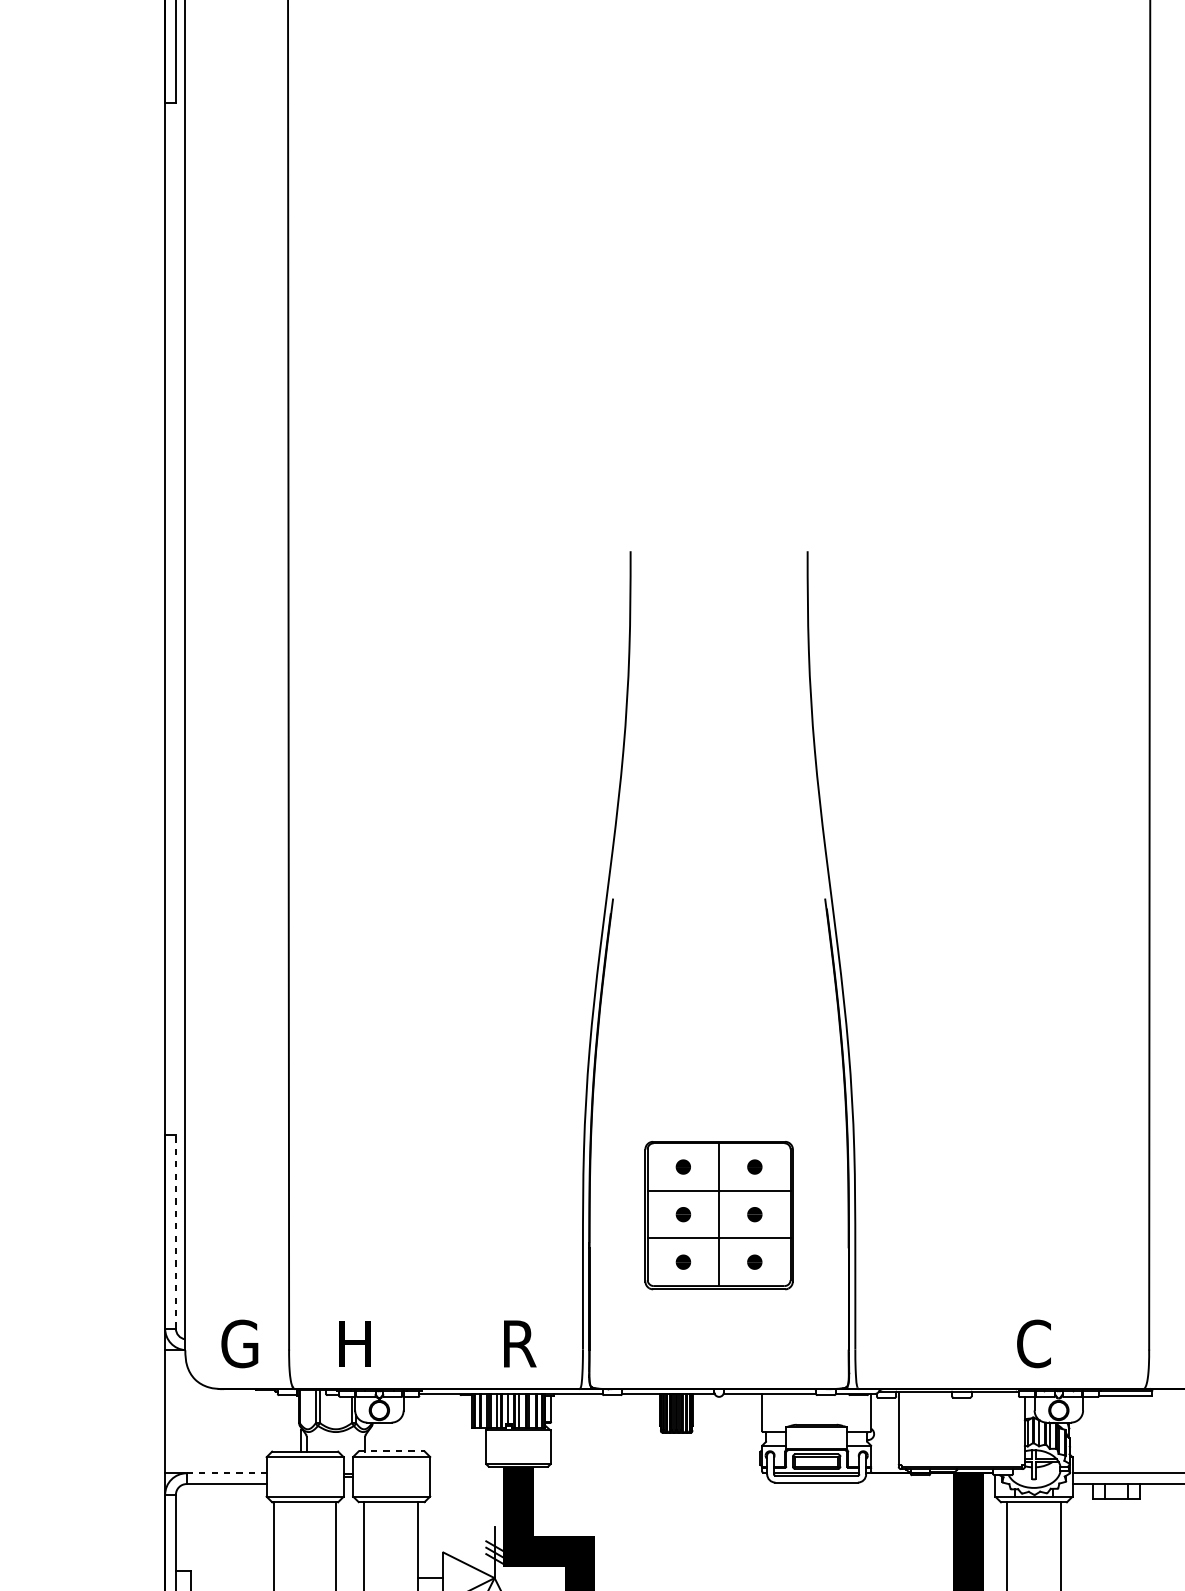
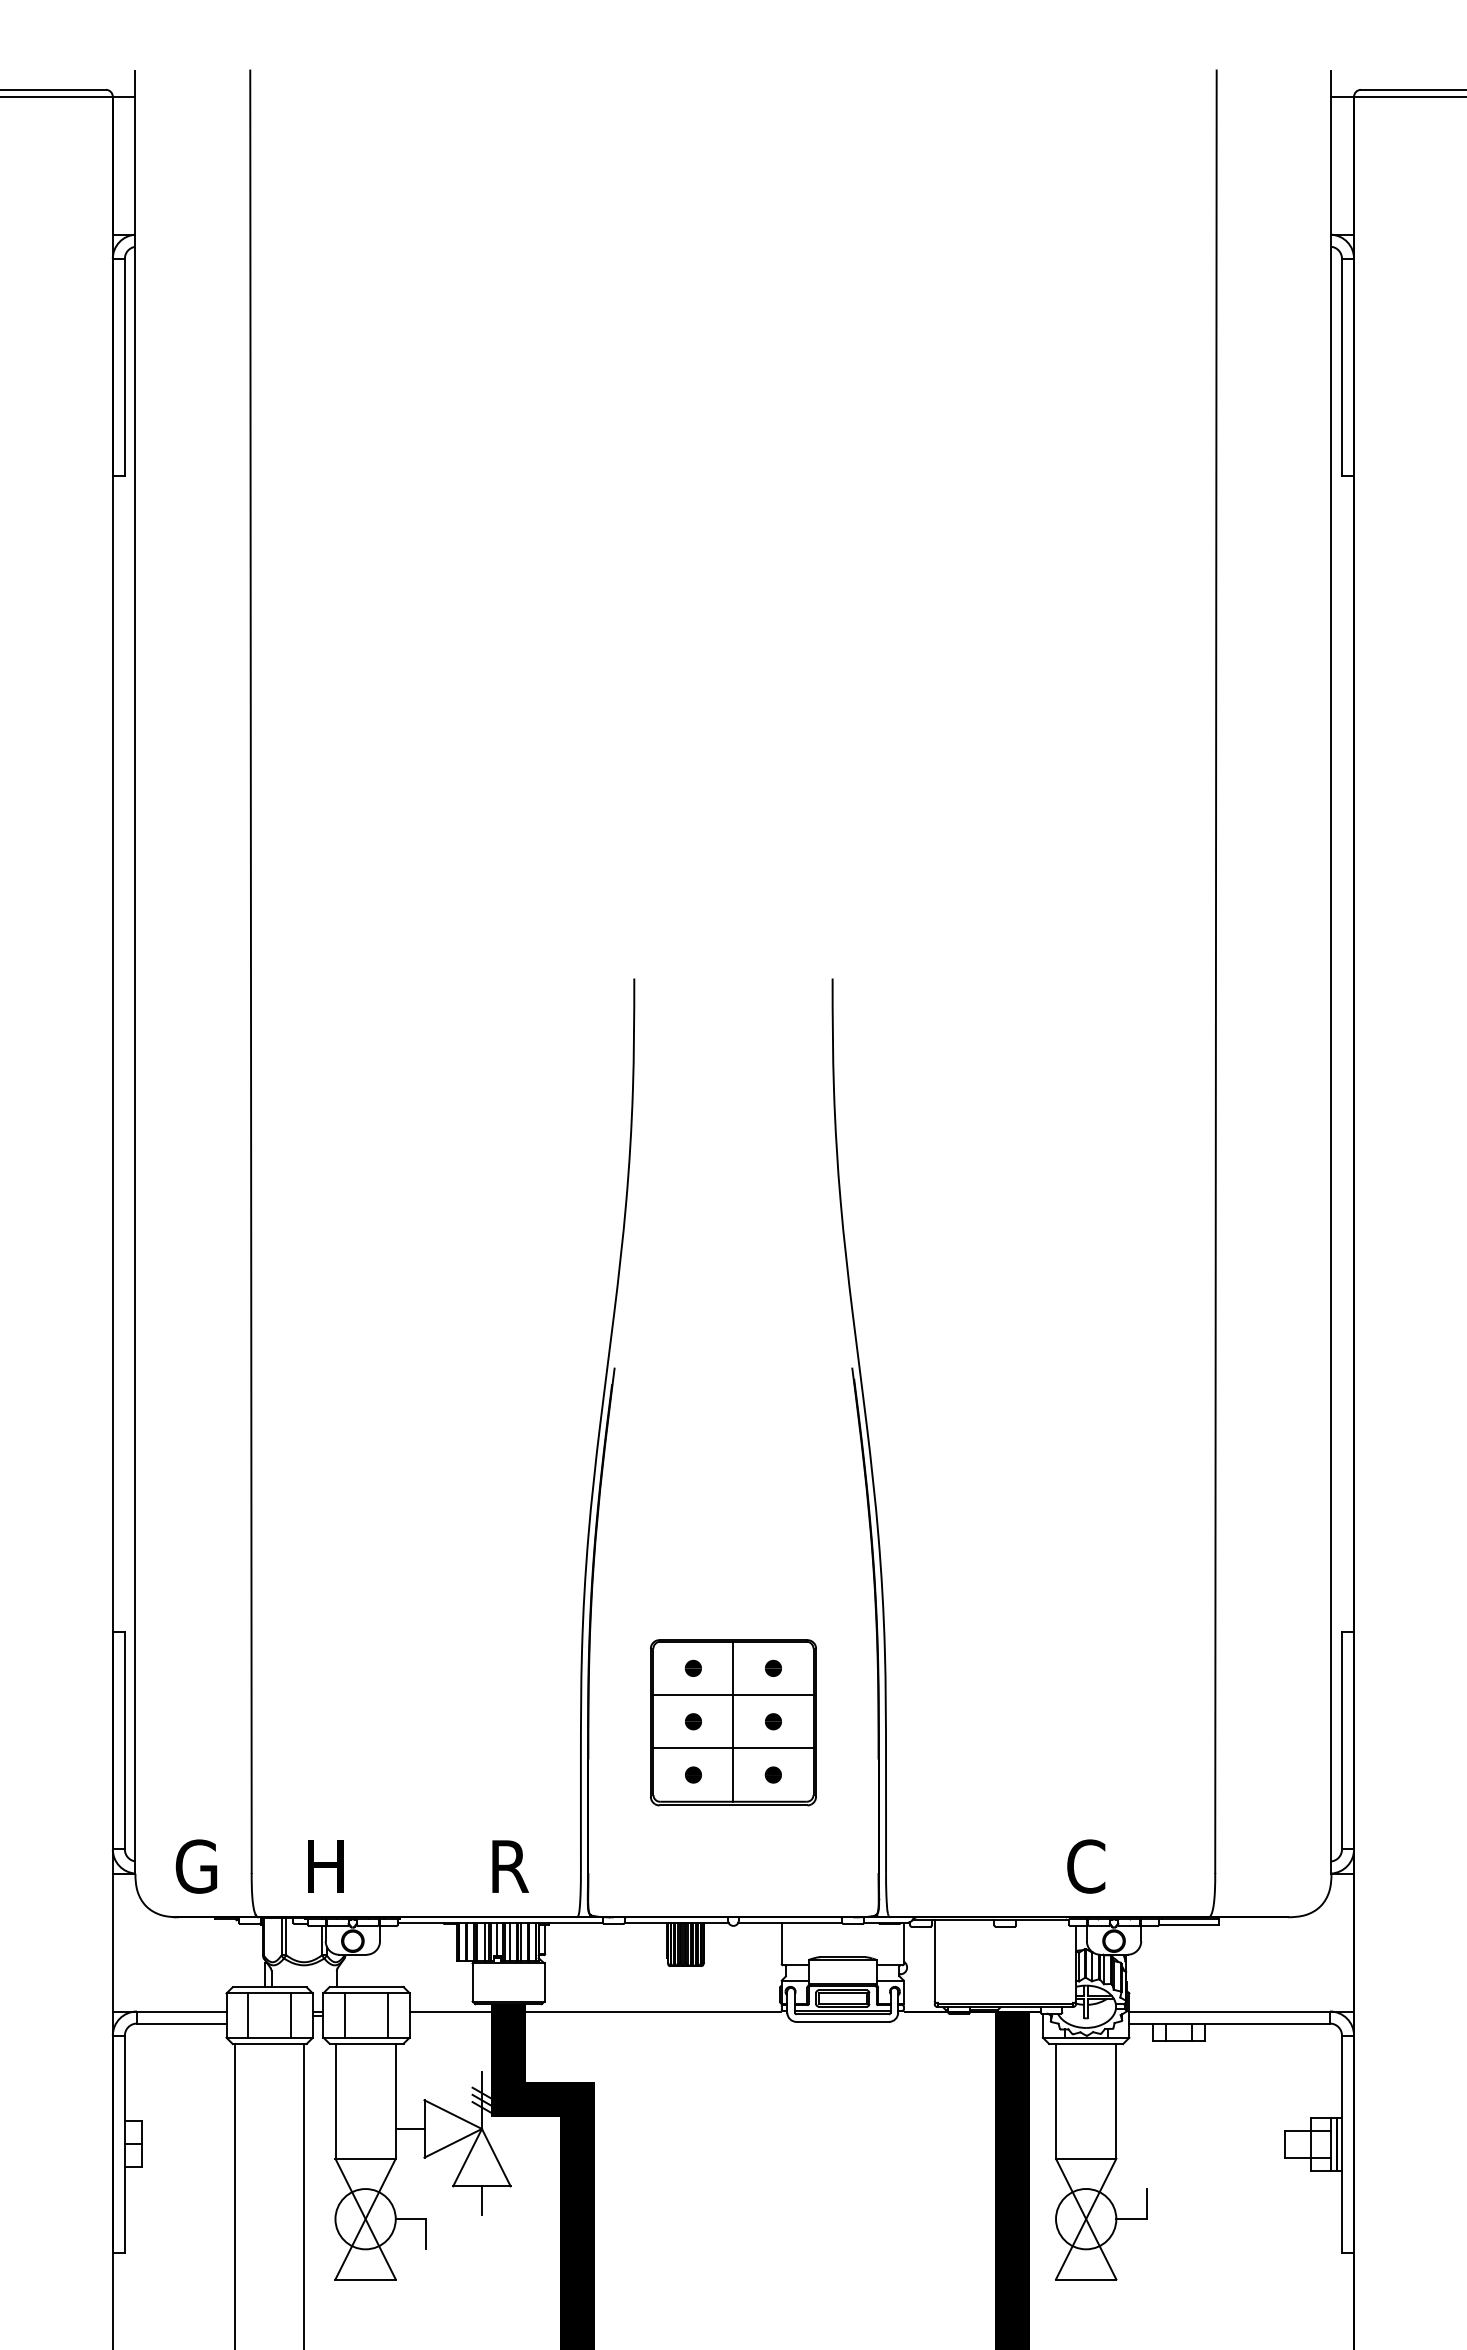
line: (175, 1231) -> (124, 1740), dashed -> solid
line: (391, 1451) -> (366, 1987), dashed -> solid
line: (226, 1473) -> (181, 2011), dashed -> solid
line: (595, 1473) -> (594, 2011), added
line: (286, 1476) -> (248, 2015), added
line: (324, 1476) -> (291, 2015), added
line: (372, 1476) -> (345, 2015), added
line: (411, 1476) -> (388, 2015), added

